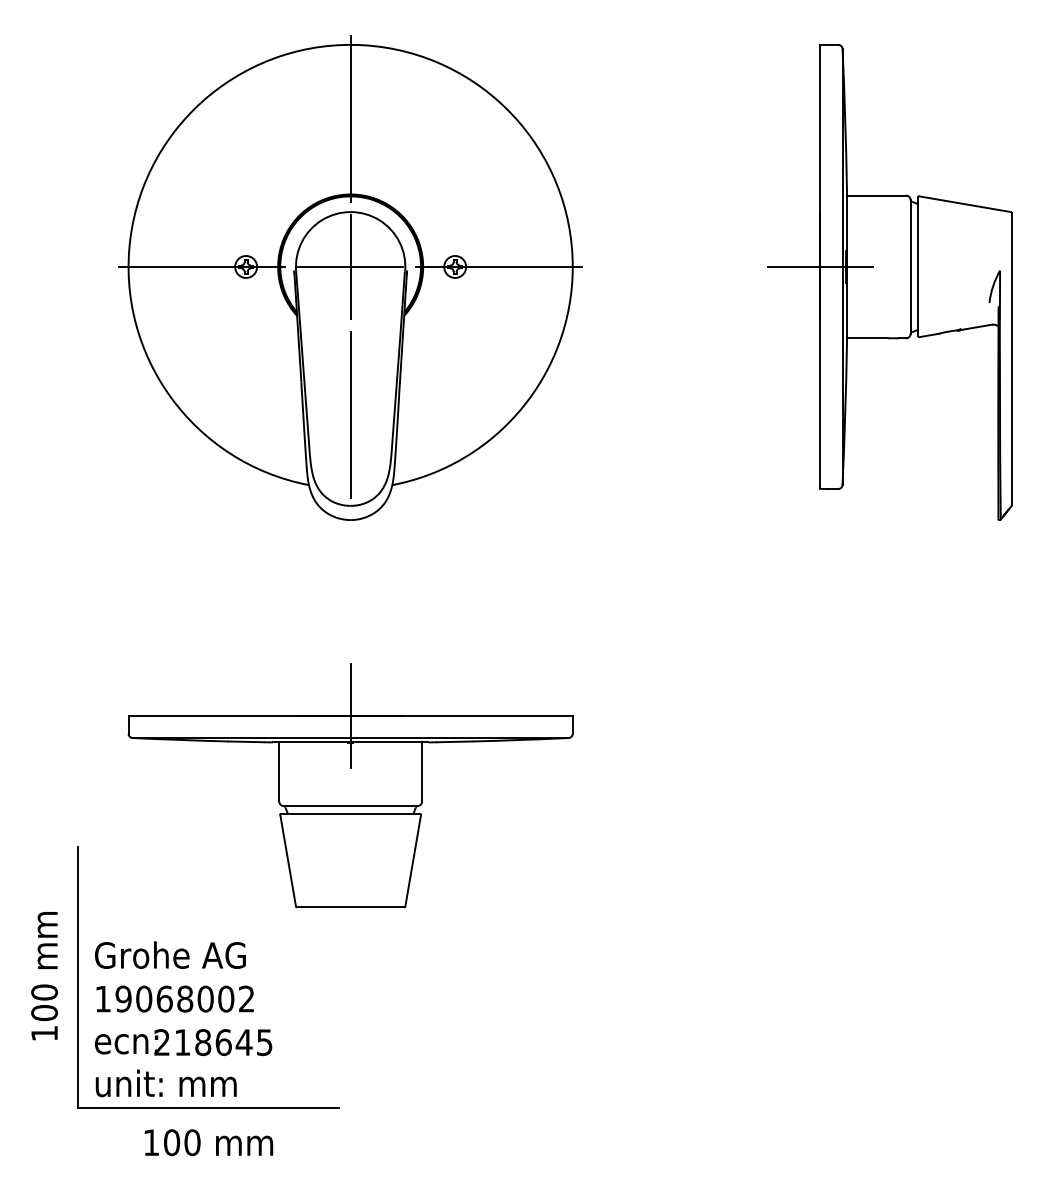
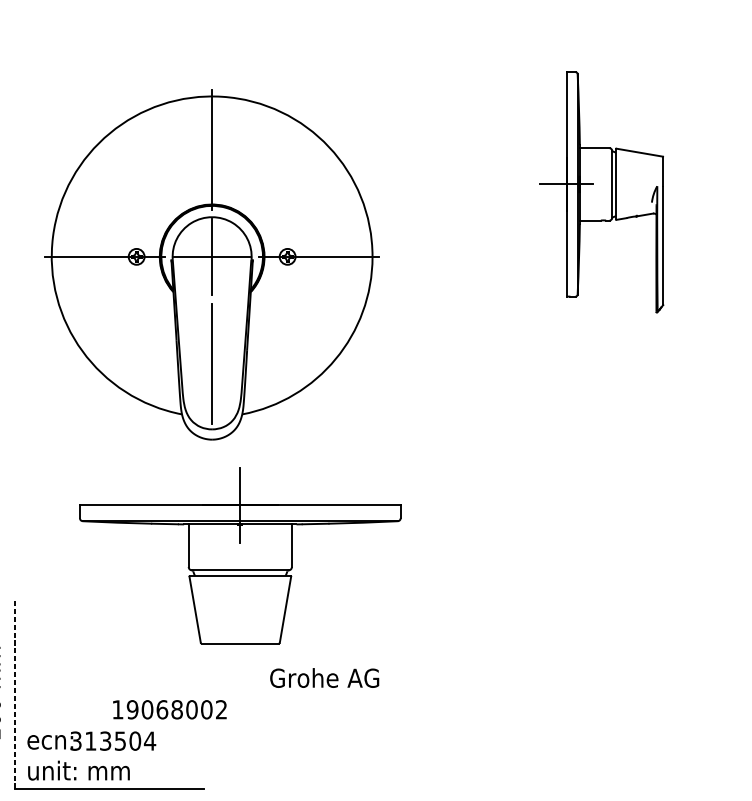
part: (350, 277) -> (212, 264), moved
part: (889, 282) -> (601, 192), size x0.7
part: (350, 785) -> (240, 555), moved
text: (170, 954) -> (324, 677), moved
line: (77, 977) -> (14, 694), solid -> dashed
text: (174, 998) -> (169, 709), moved
text: (213, 1042) -> (113, 741), 218645 -> 313504

